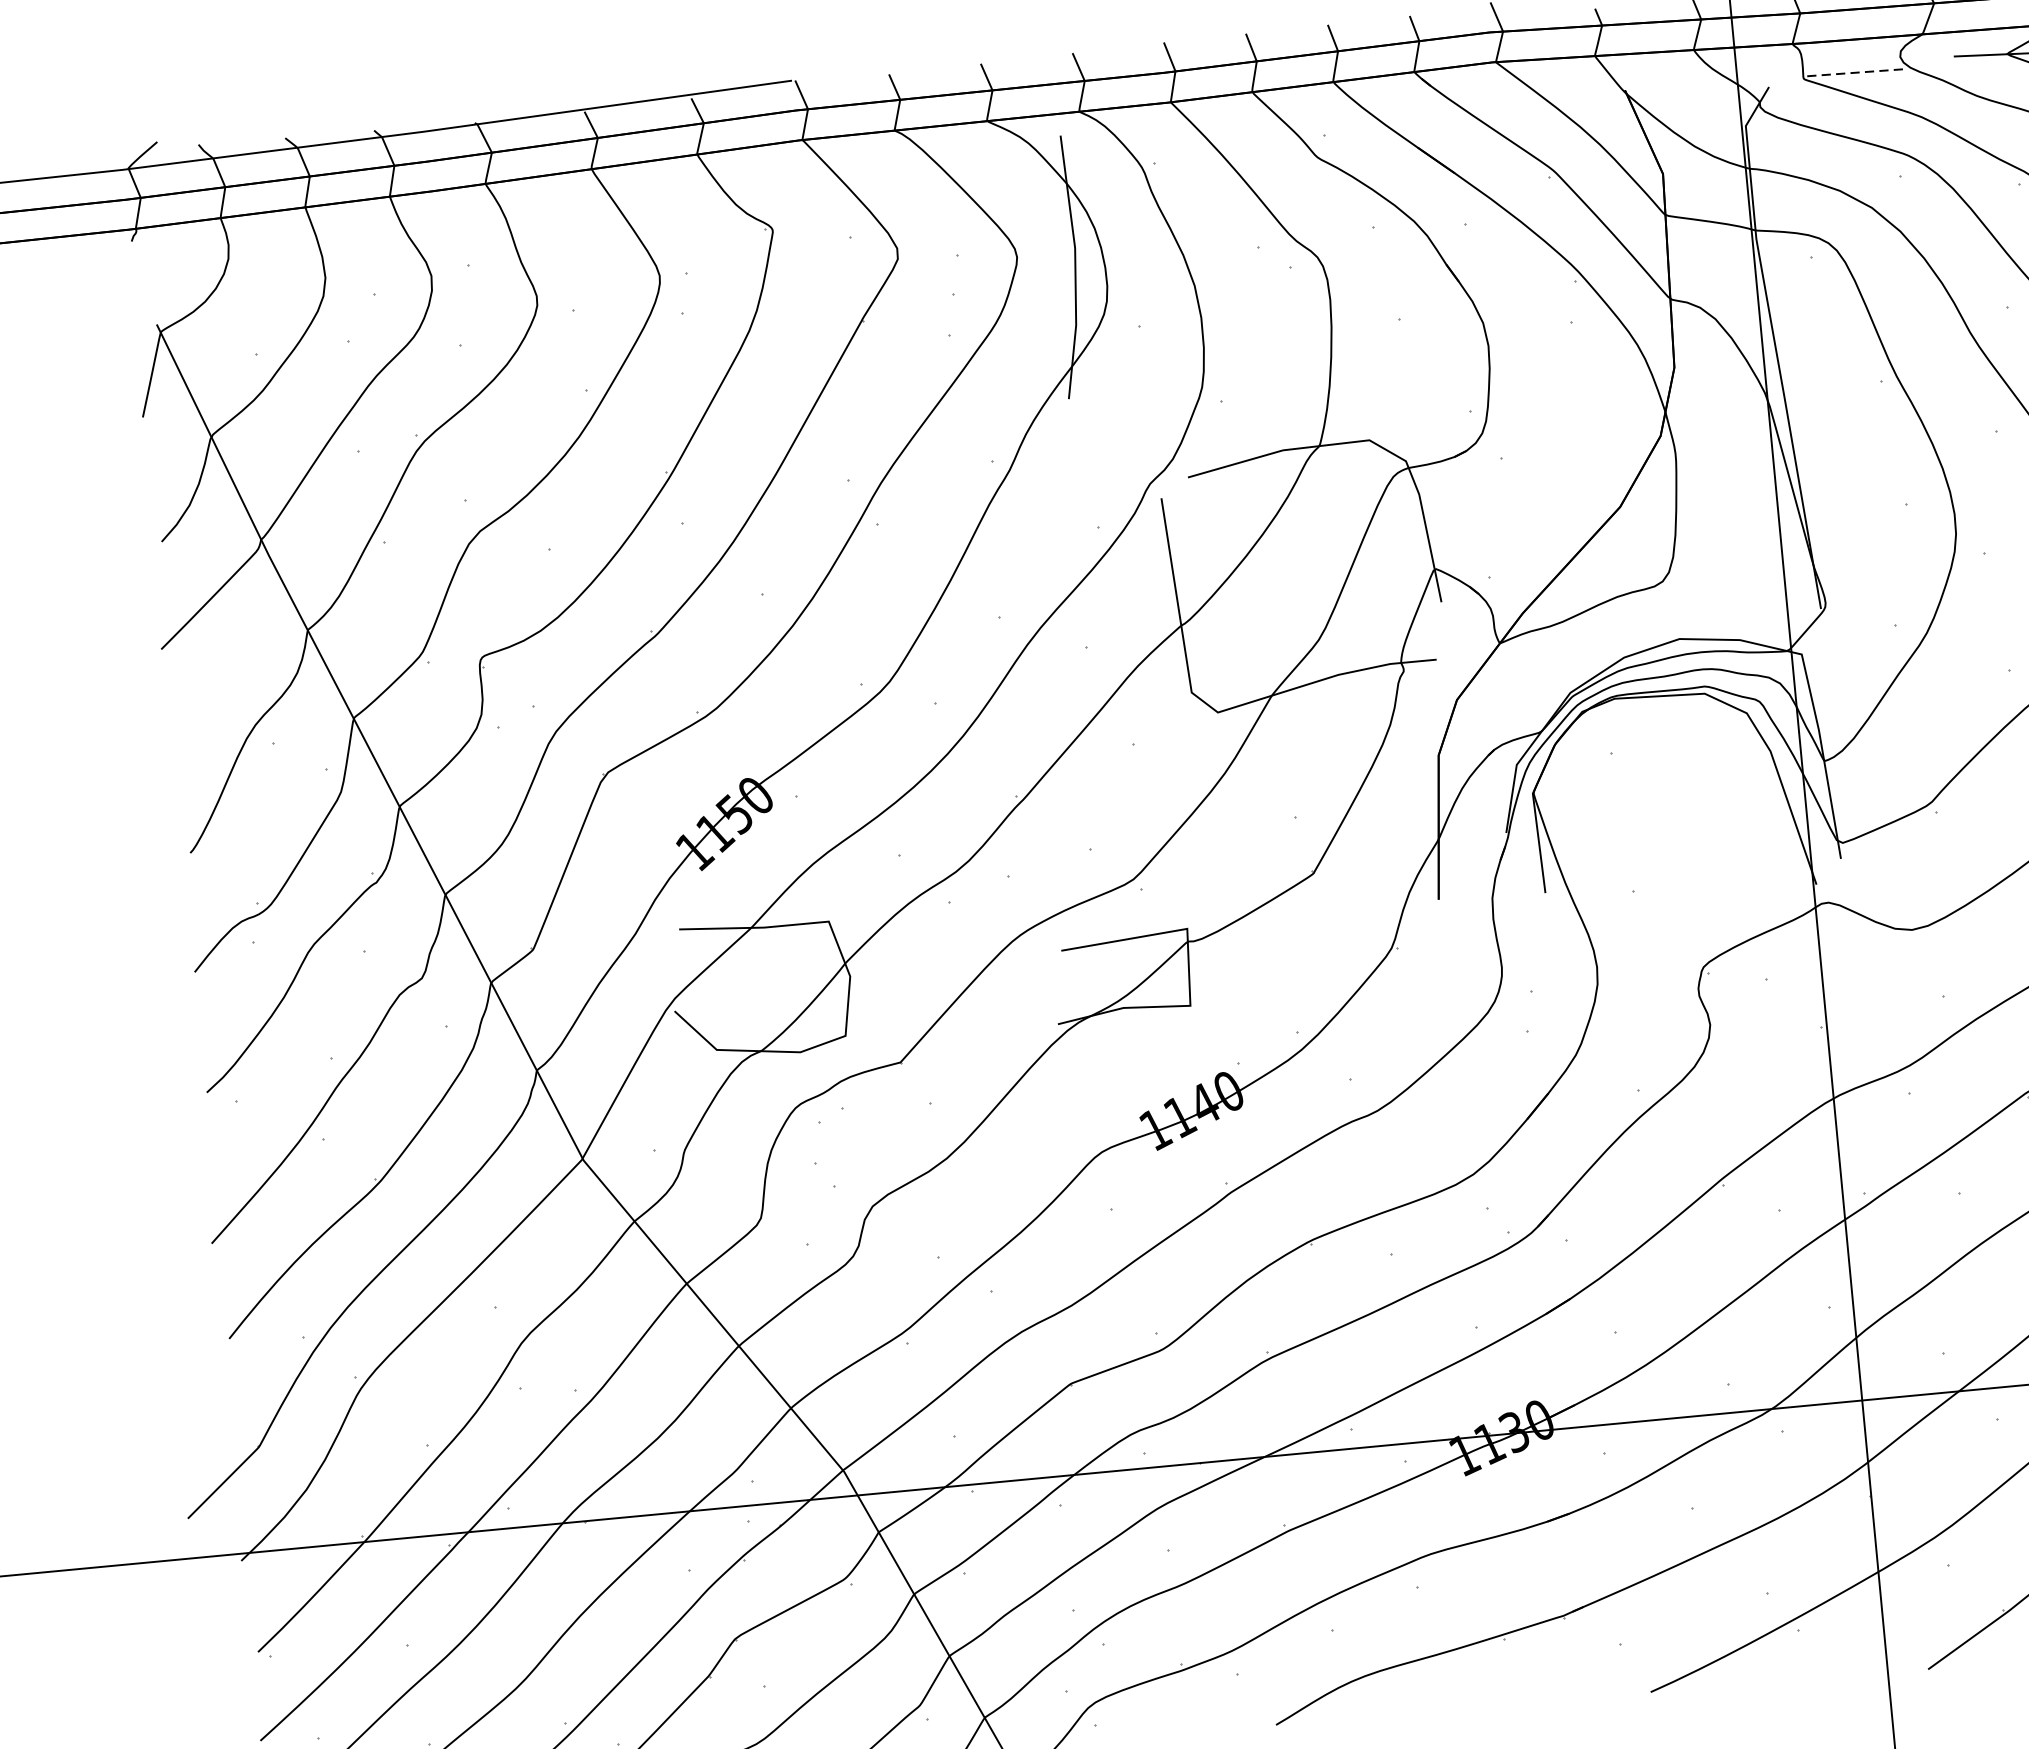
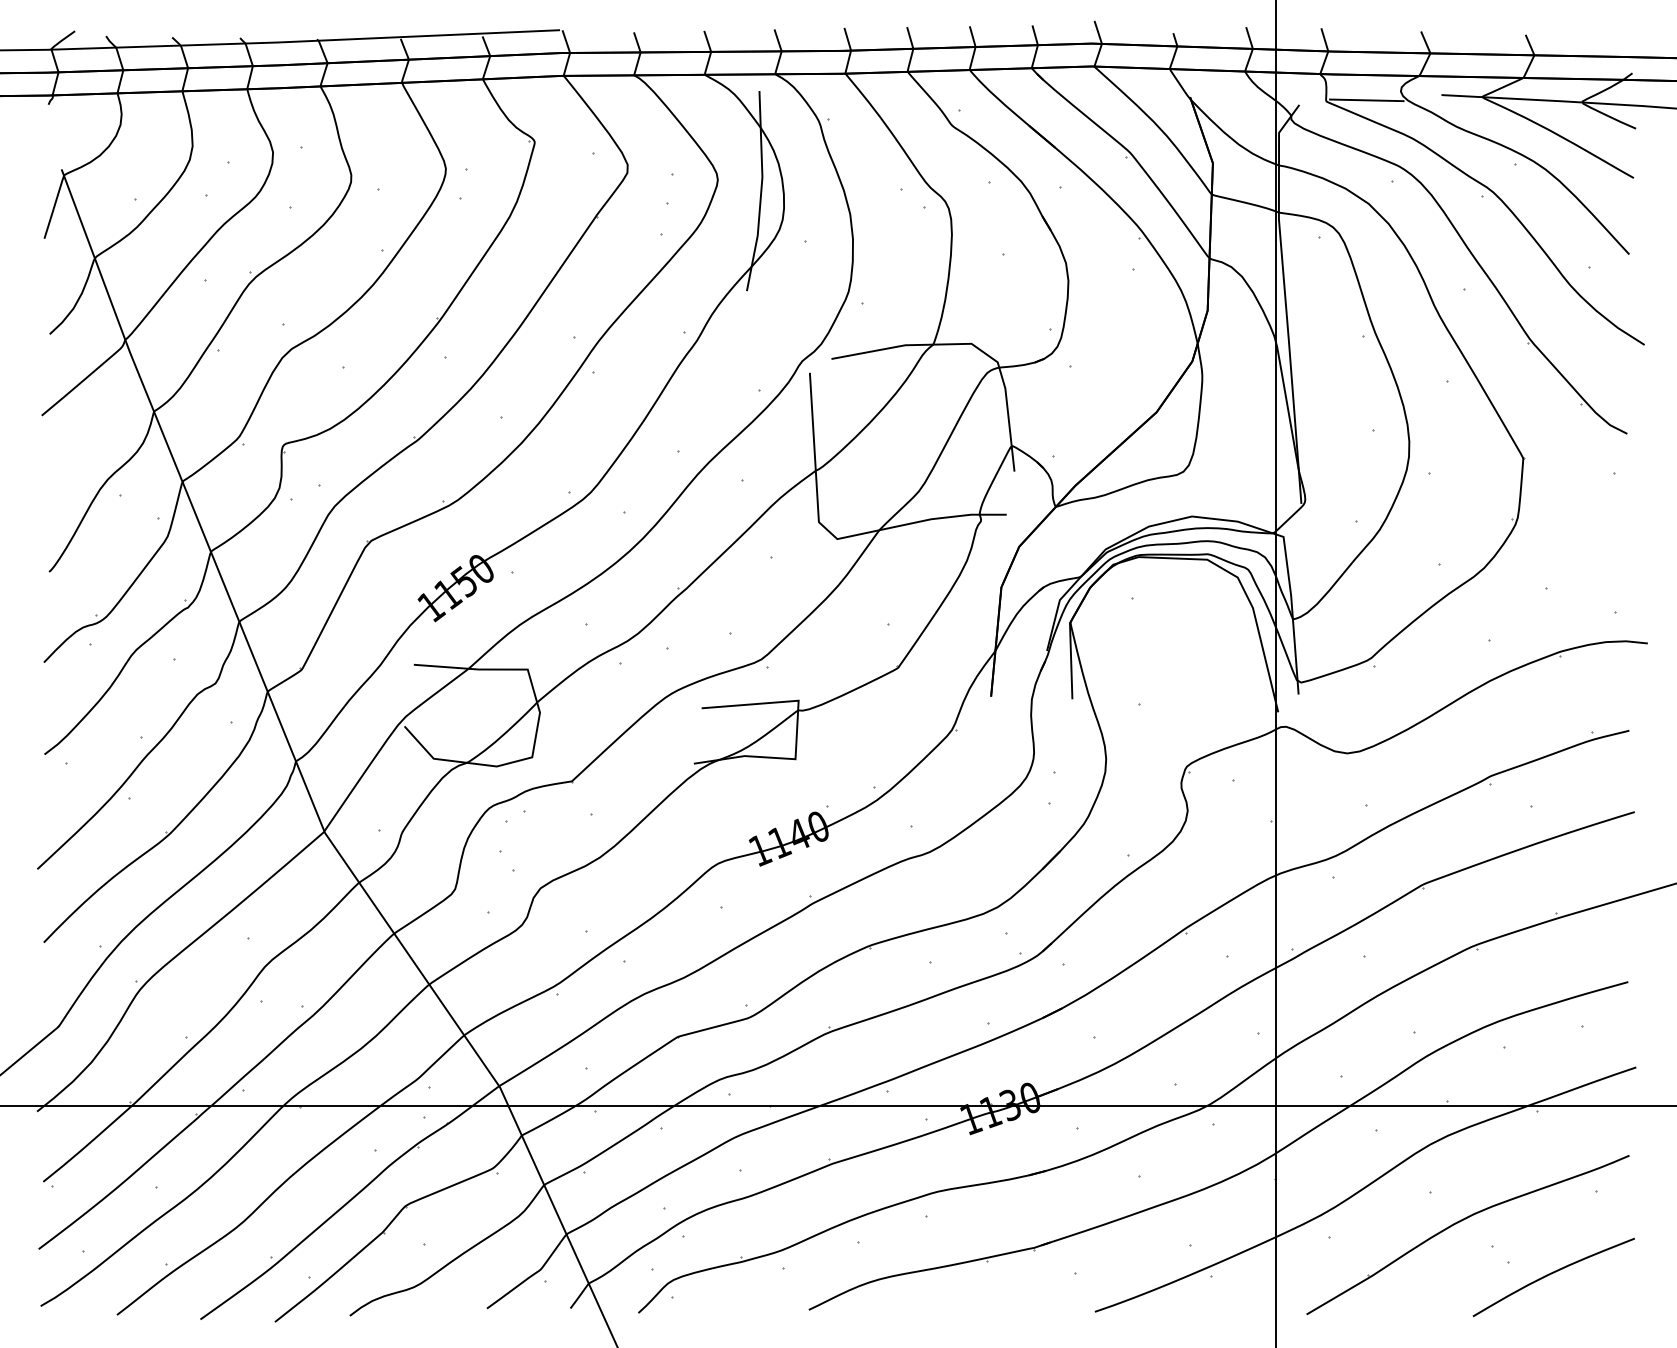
line: (1856, 72) -> (1366, 100), dashed -> solid

